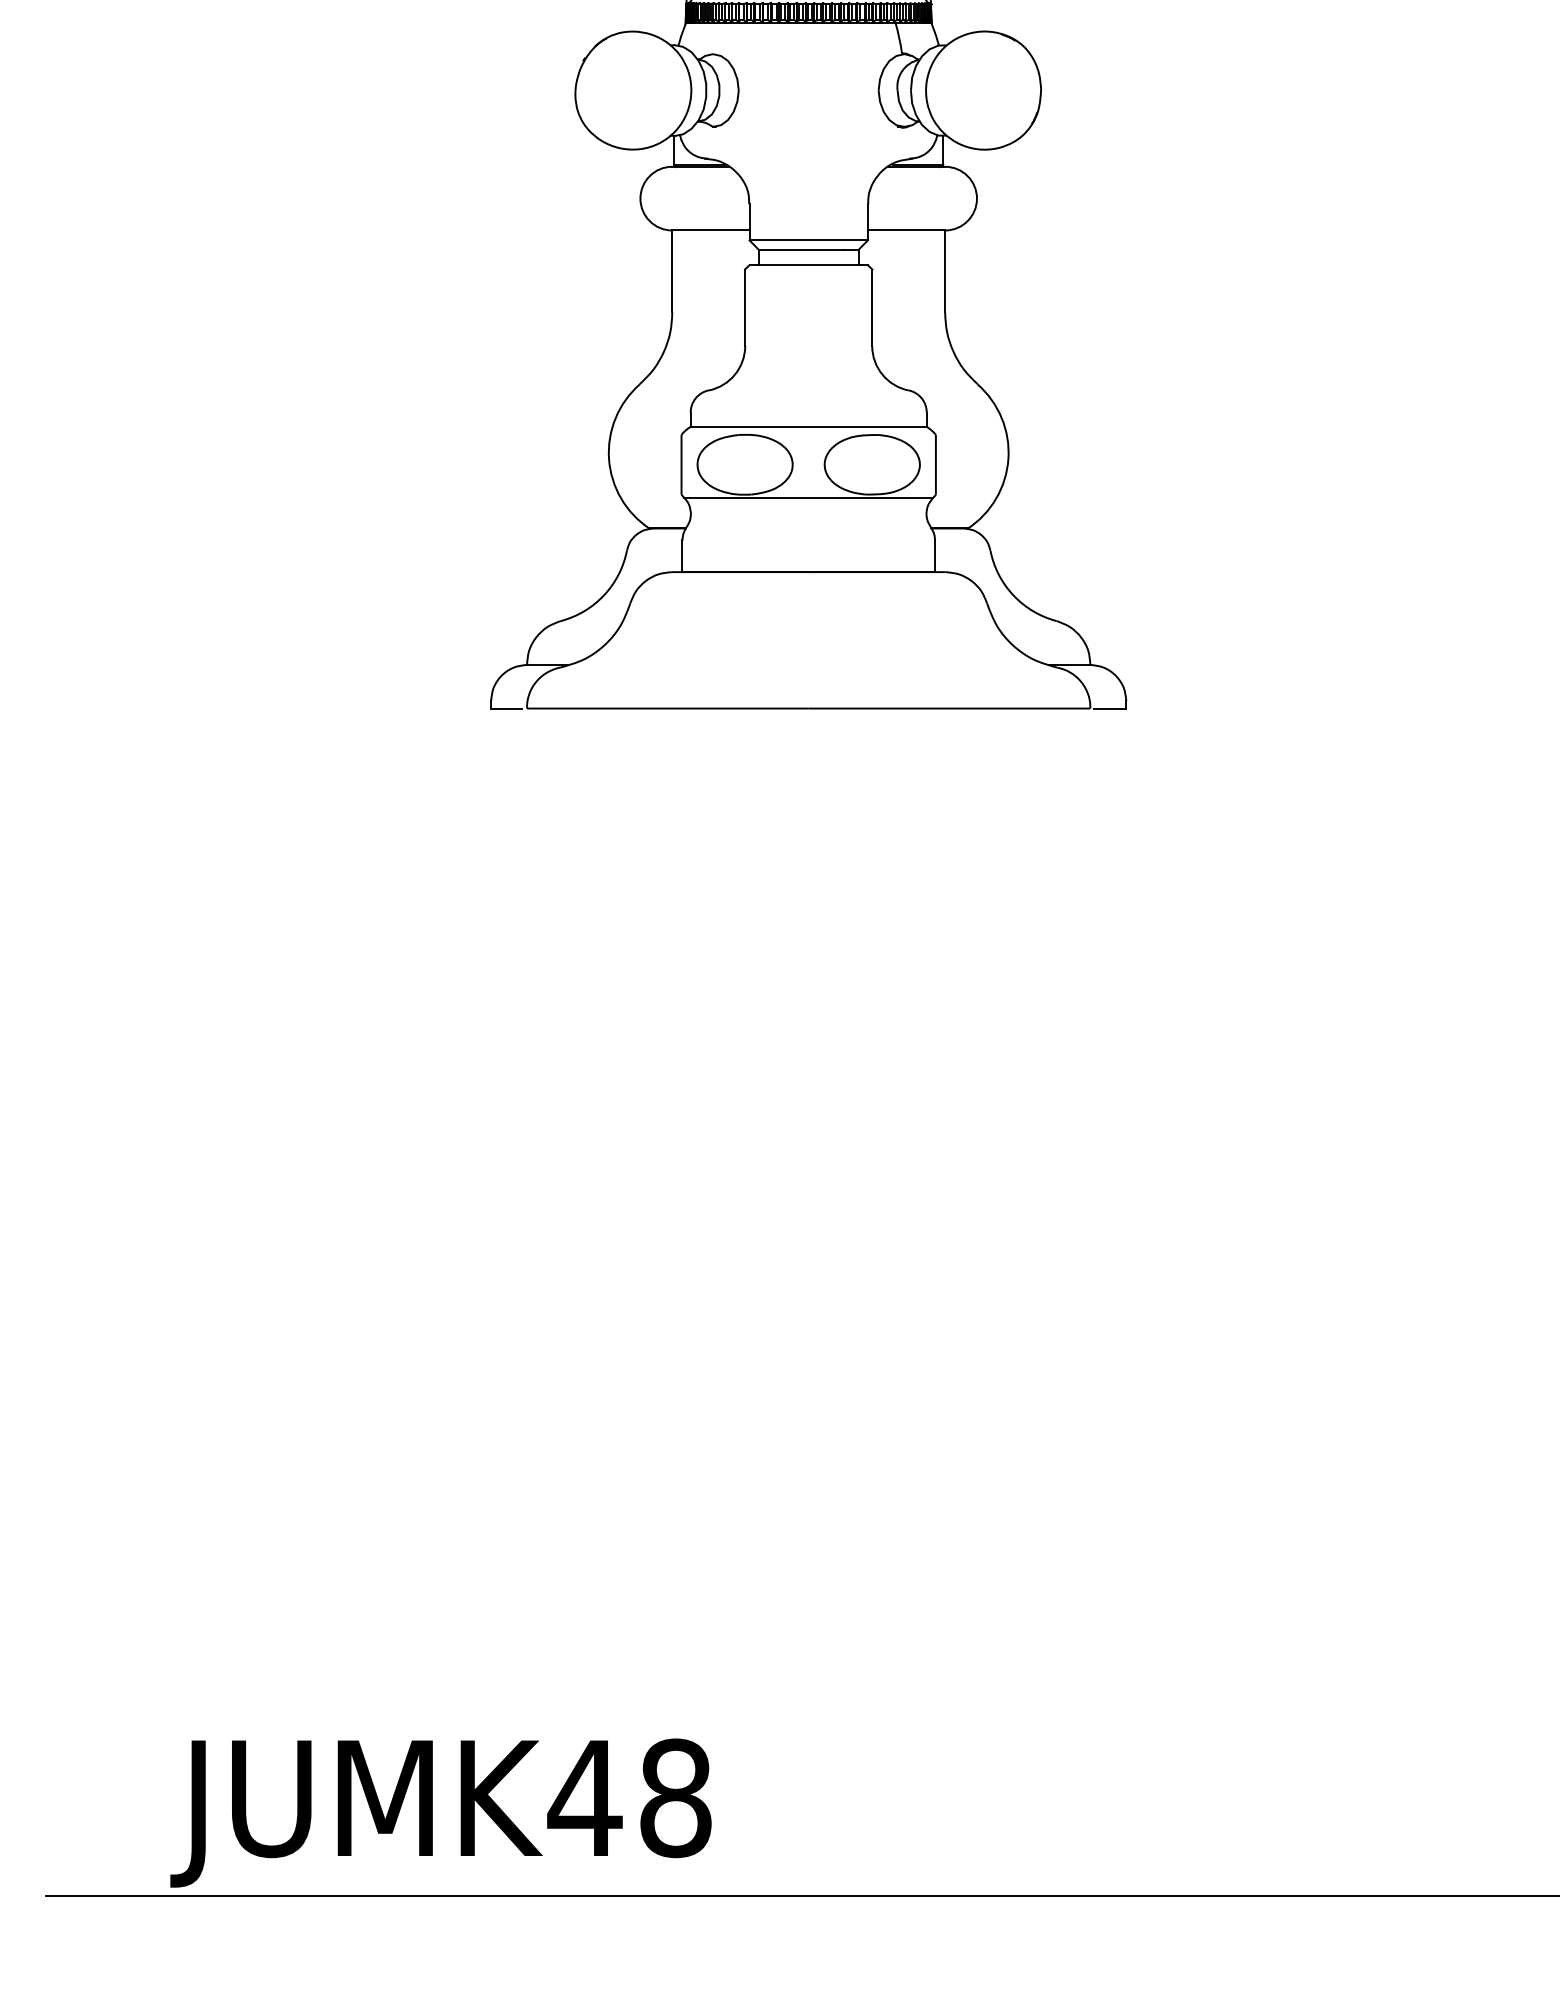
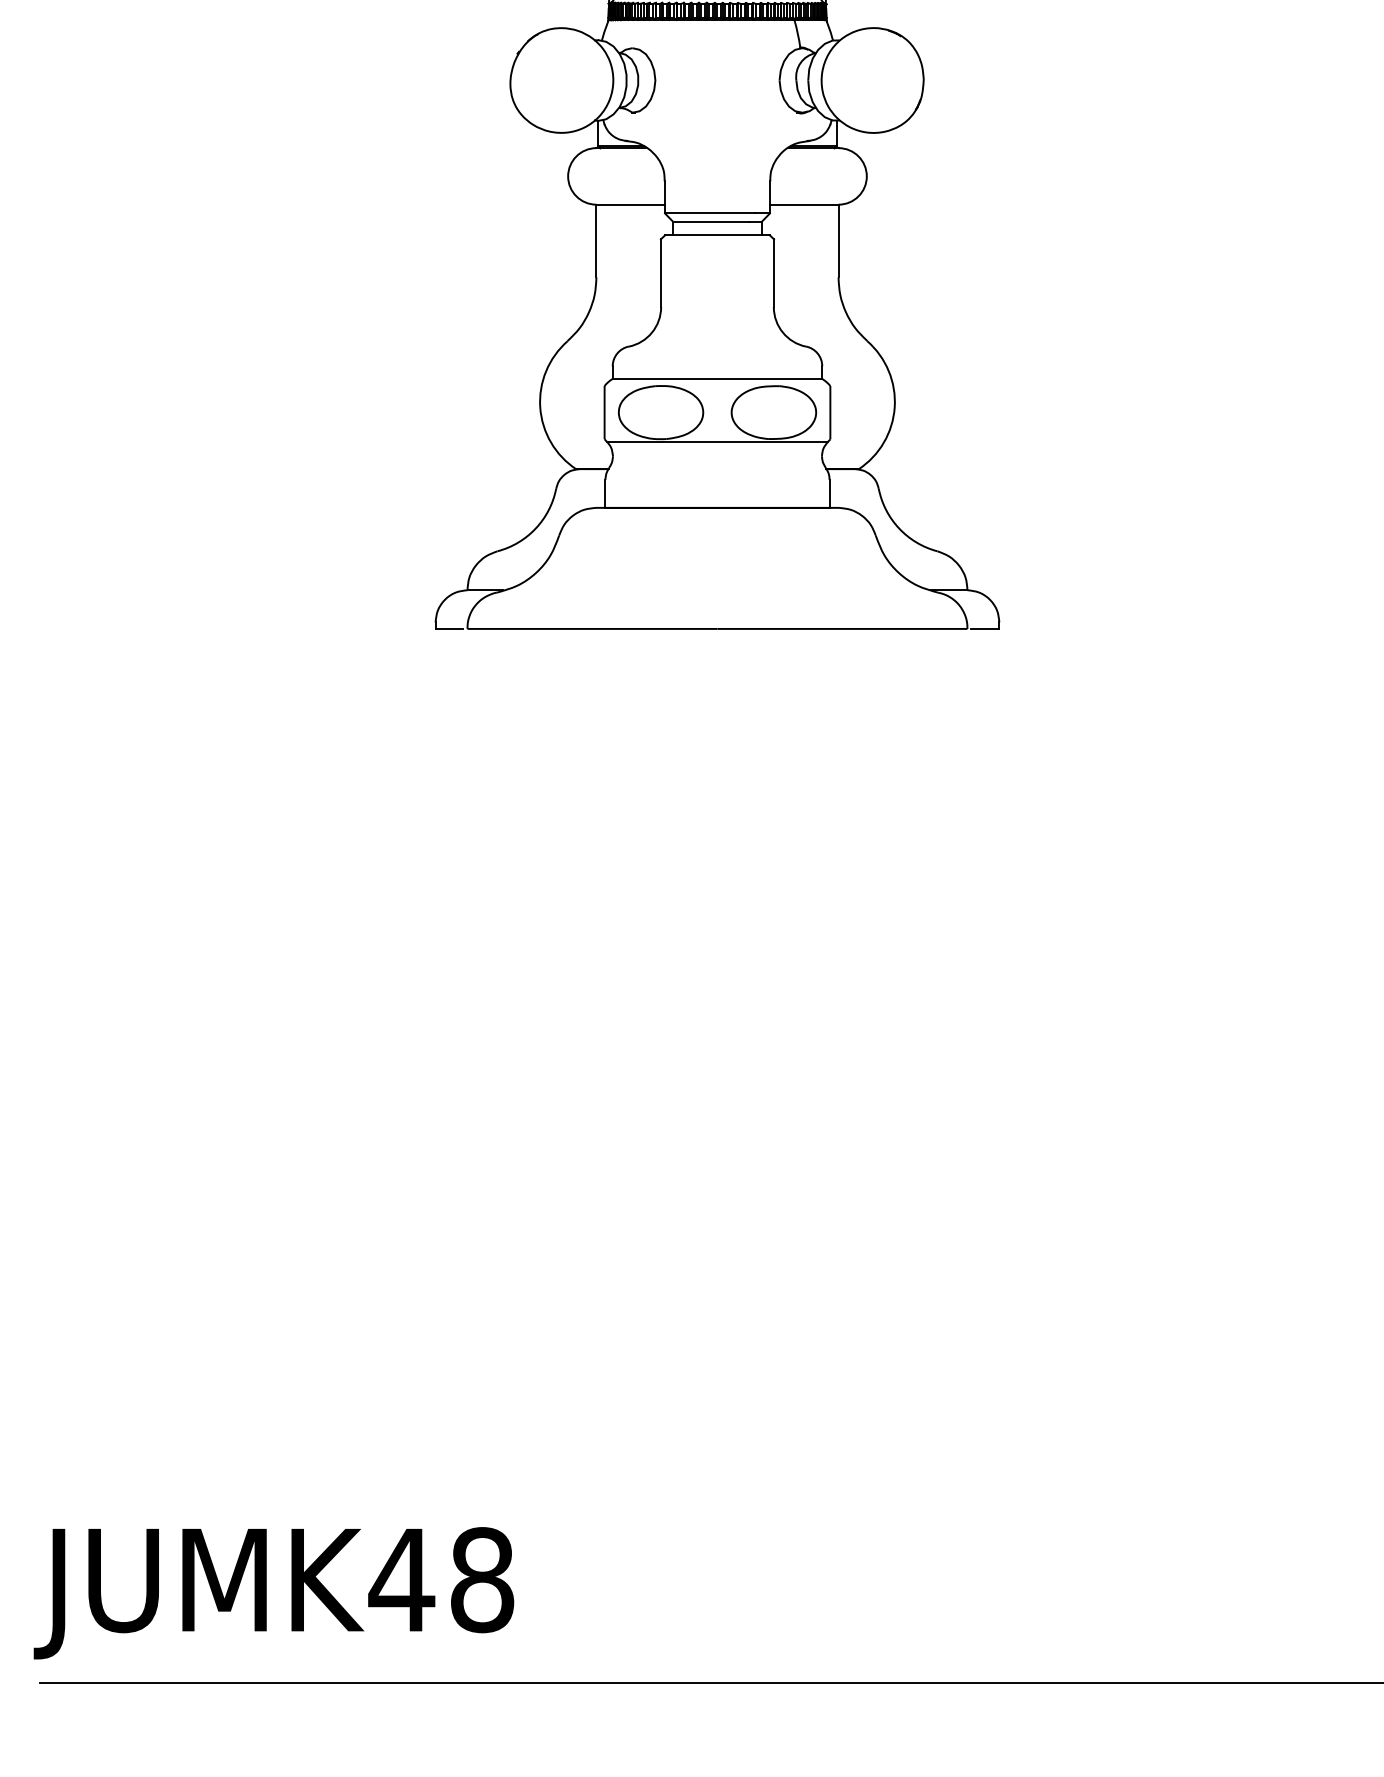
text: (440, 1812) -> (273, 1592), moved

